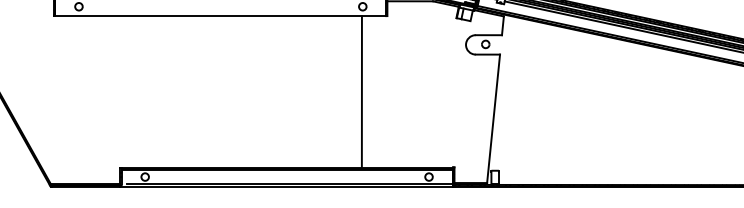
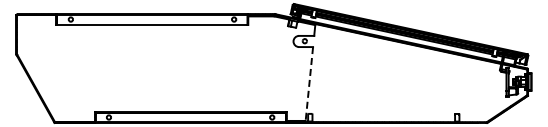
line: (361, 91) -> (233, 68), removed
line: (493, 119) -> (309, 84), solid -> dashed

